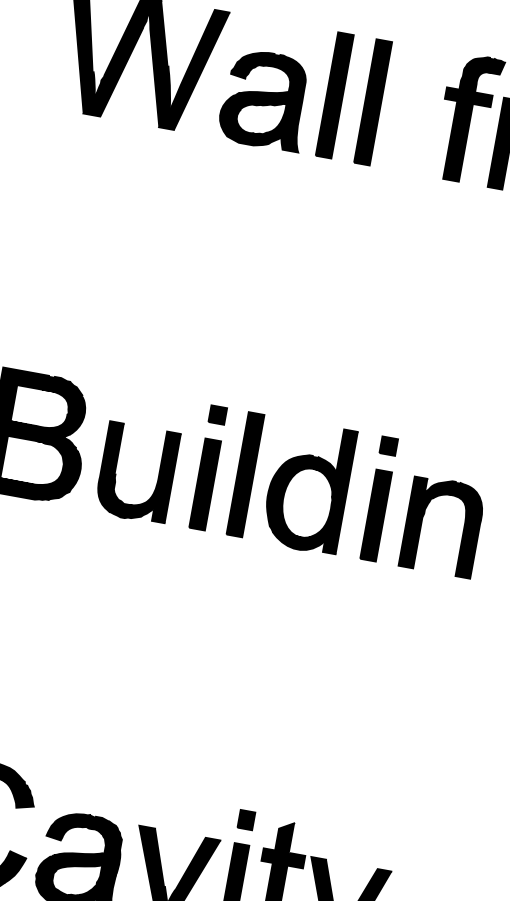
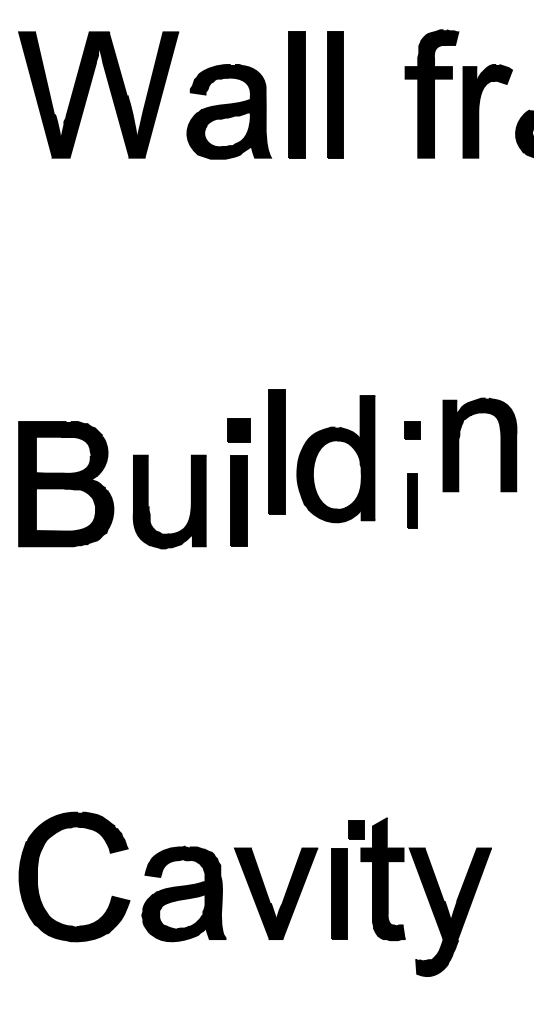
part: (217, 415) -> (238, 430), size x1.4
part: (245, 474) -> (276, 451), moved
part: (308, 487) -> (335, 459), moved
part: (376, 515) -> (412, 500), size x0.6
part: (422, 522) -> (459, 444), moved
part: (246, 819) -> (356, 829), moved

